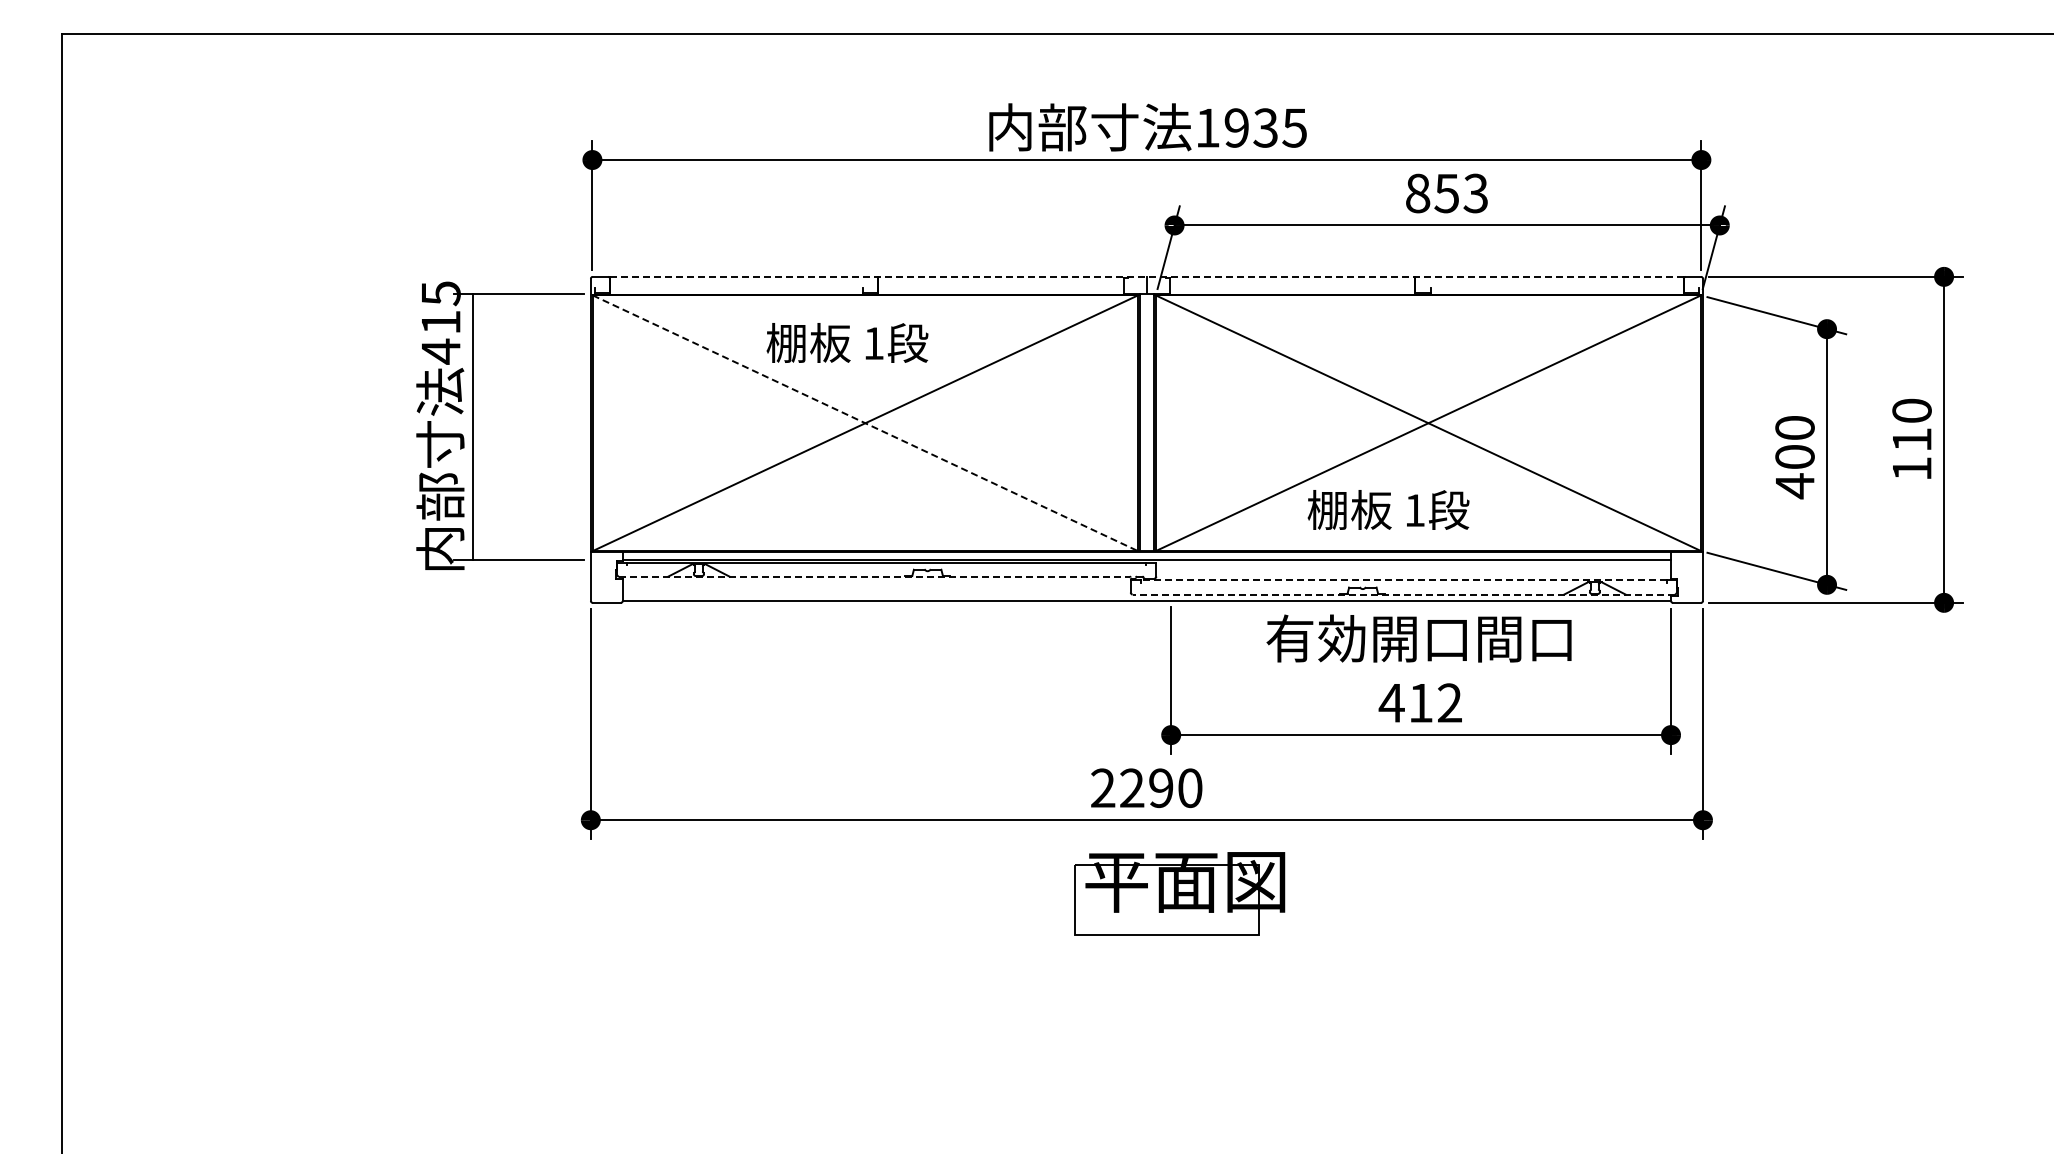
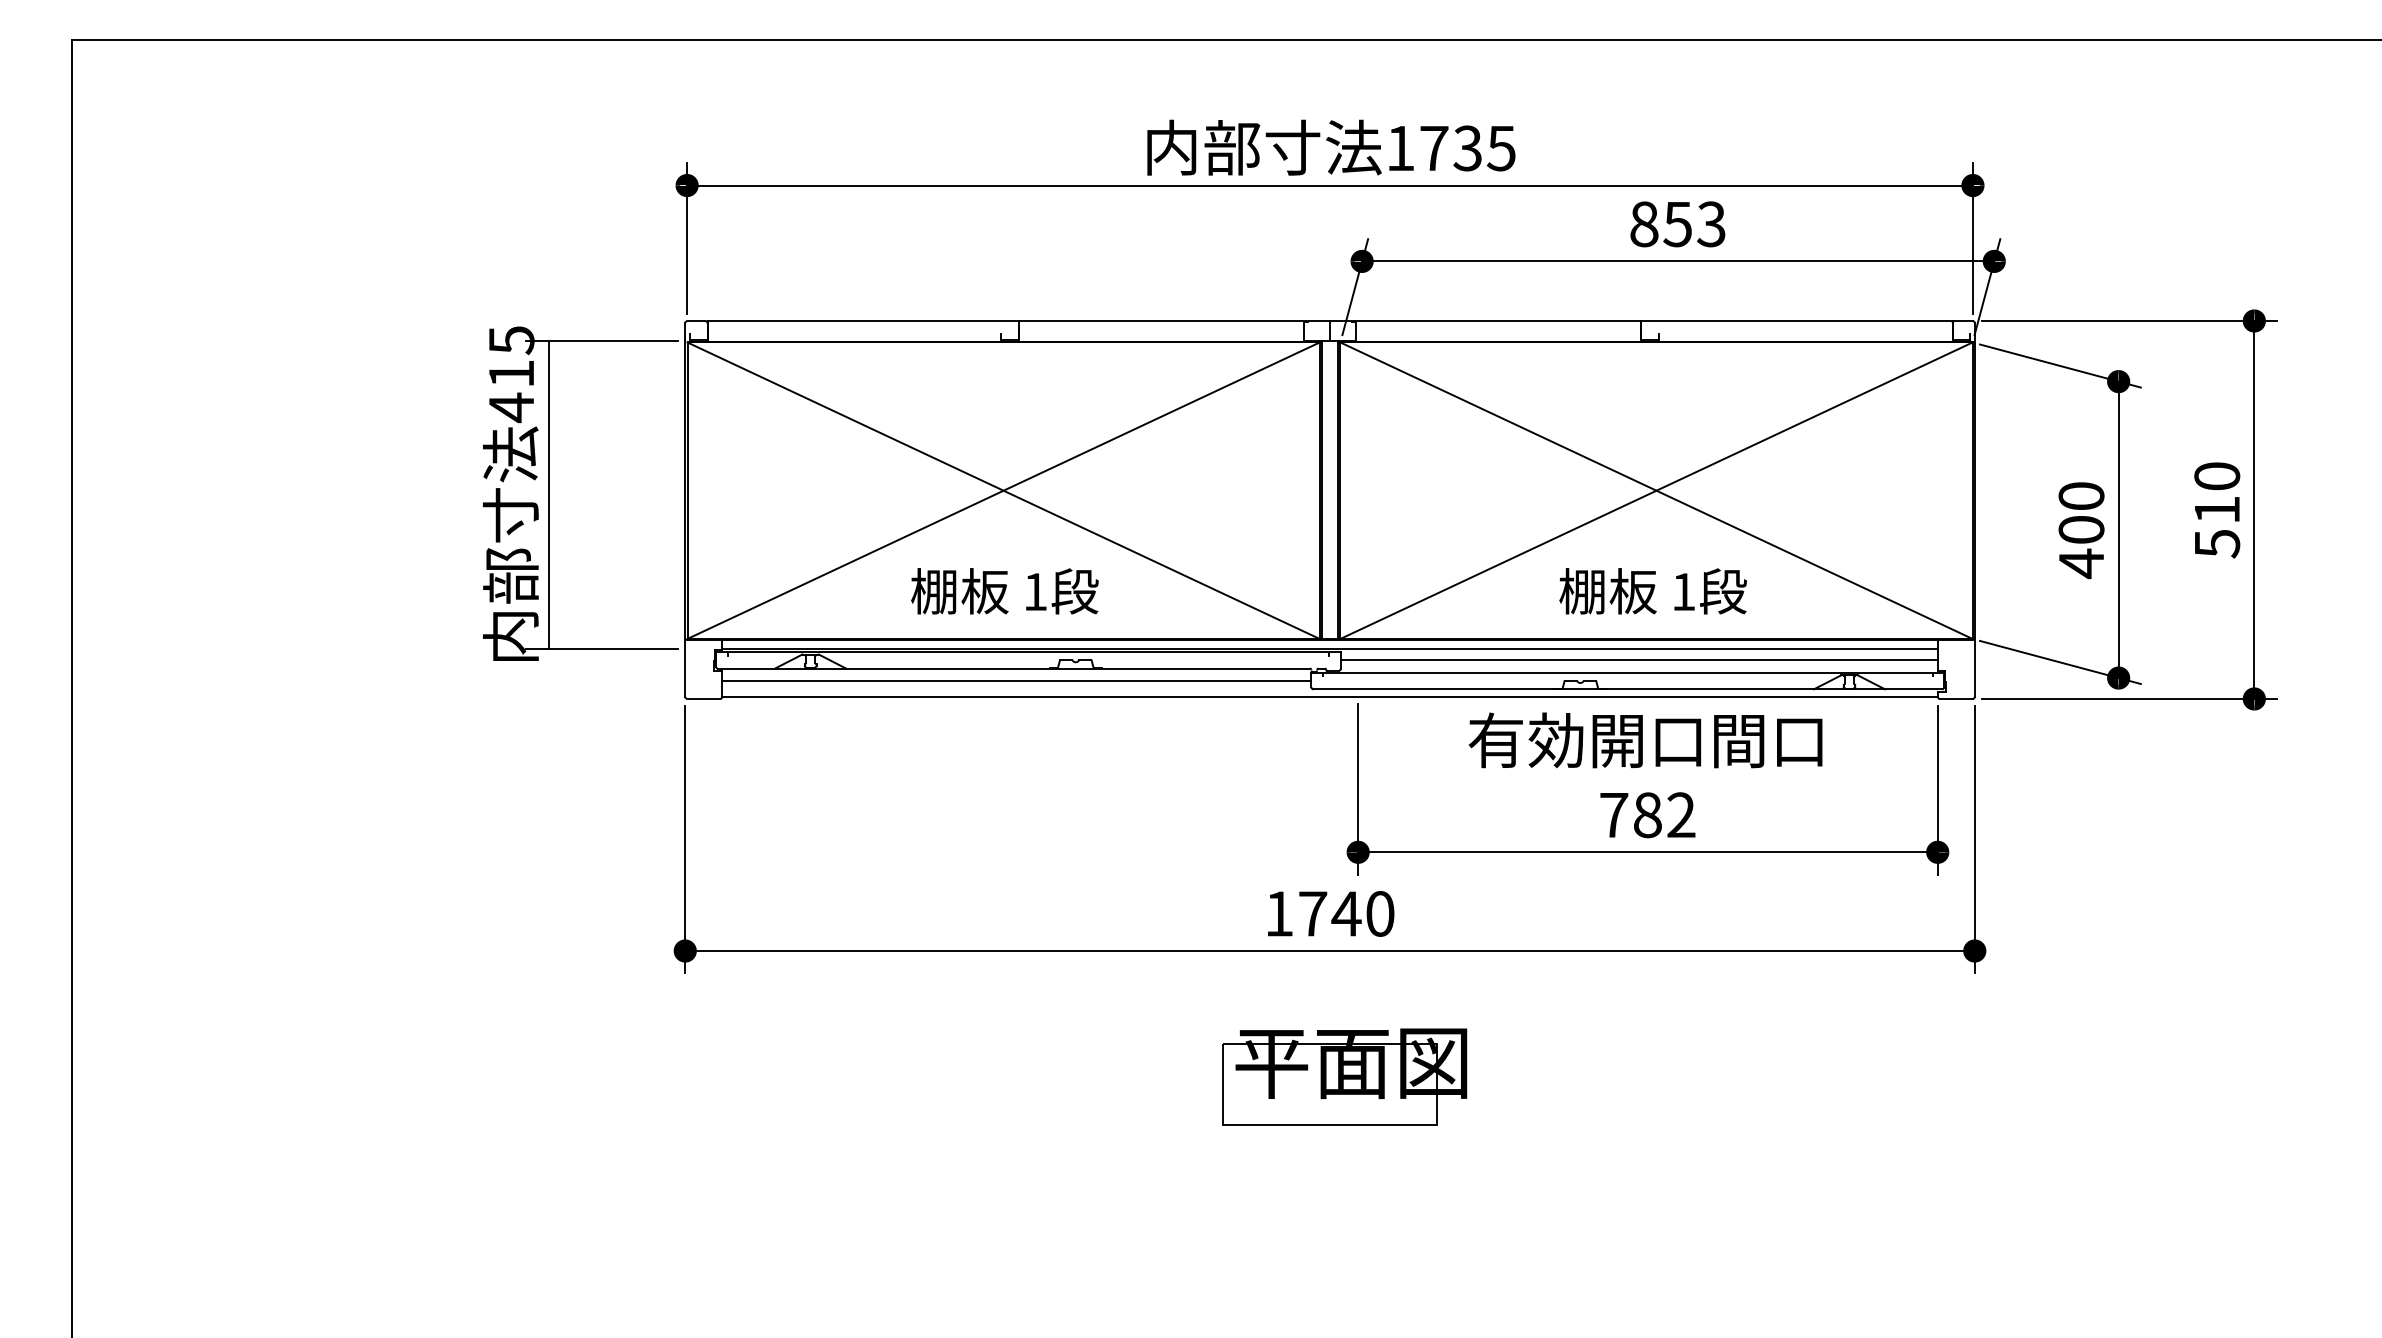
text: (1236, 127) -> (1433, 147), 1935 -> 1735
line: (1146, 276) -> (1329, 320), dashed -> solid
text: (847, 342) -> (1004, 590), moved
line: (865, 423) -> (1003, 491), dashed -> solid
text: (1912, 469) -> (2217, 544), 110 -> 510
text: (1388, 509) -> (1653, 590), moved
line: (1413, 569) -> (1639, 660), added
line: (874, 576) -> (1014, 668), dashed -> solid
line: (1403, 580) -> (1627, 673), dashed -> solid
line: (876, 587) -> (1016, 681), added
line: (1403, 594) -> (1627, 689), dashed -> solid
text: (1405, 702) -> (1629, 814), 412 -> 782
text: (1132, 788) -> (1313, 914), 2290 -> 1740
part: (1179, 893) -> (1344, 1076), moved

